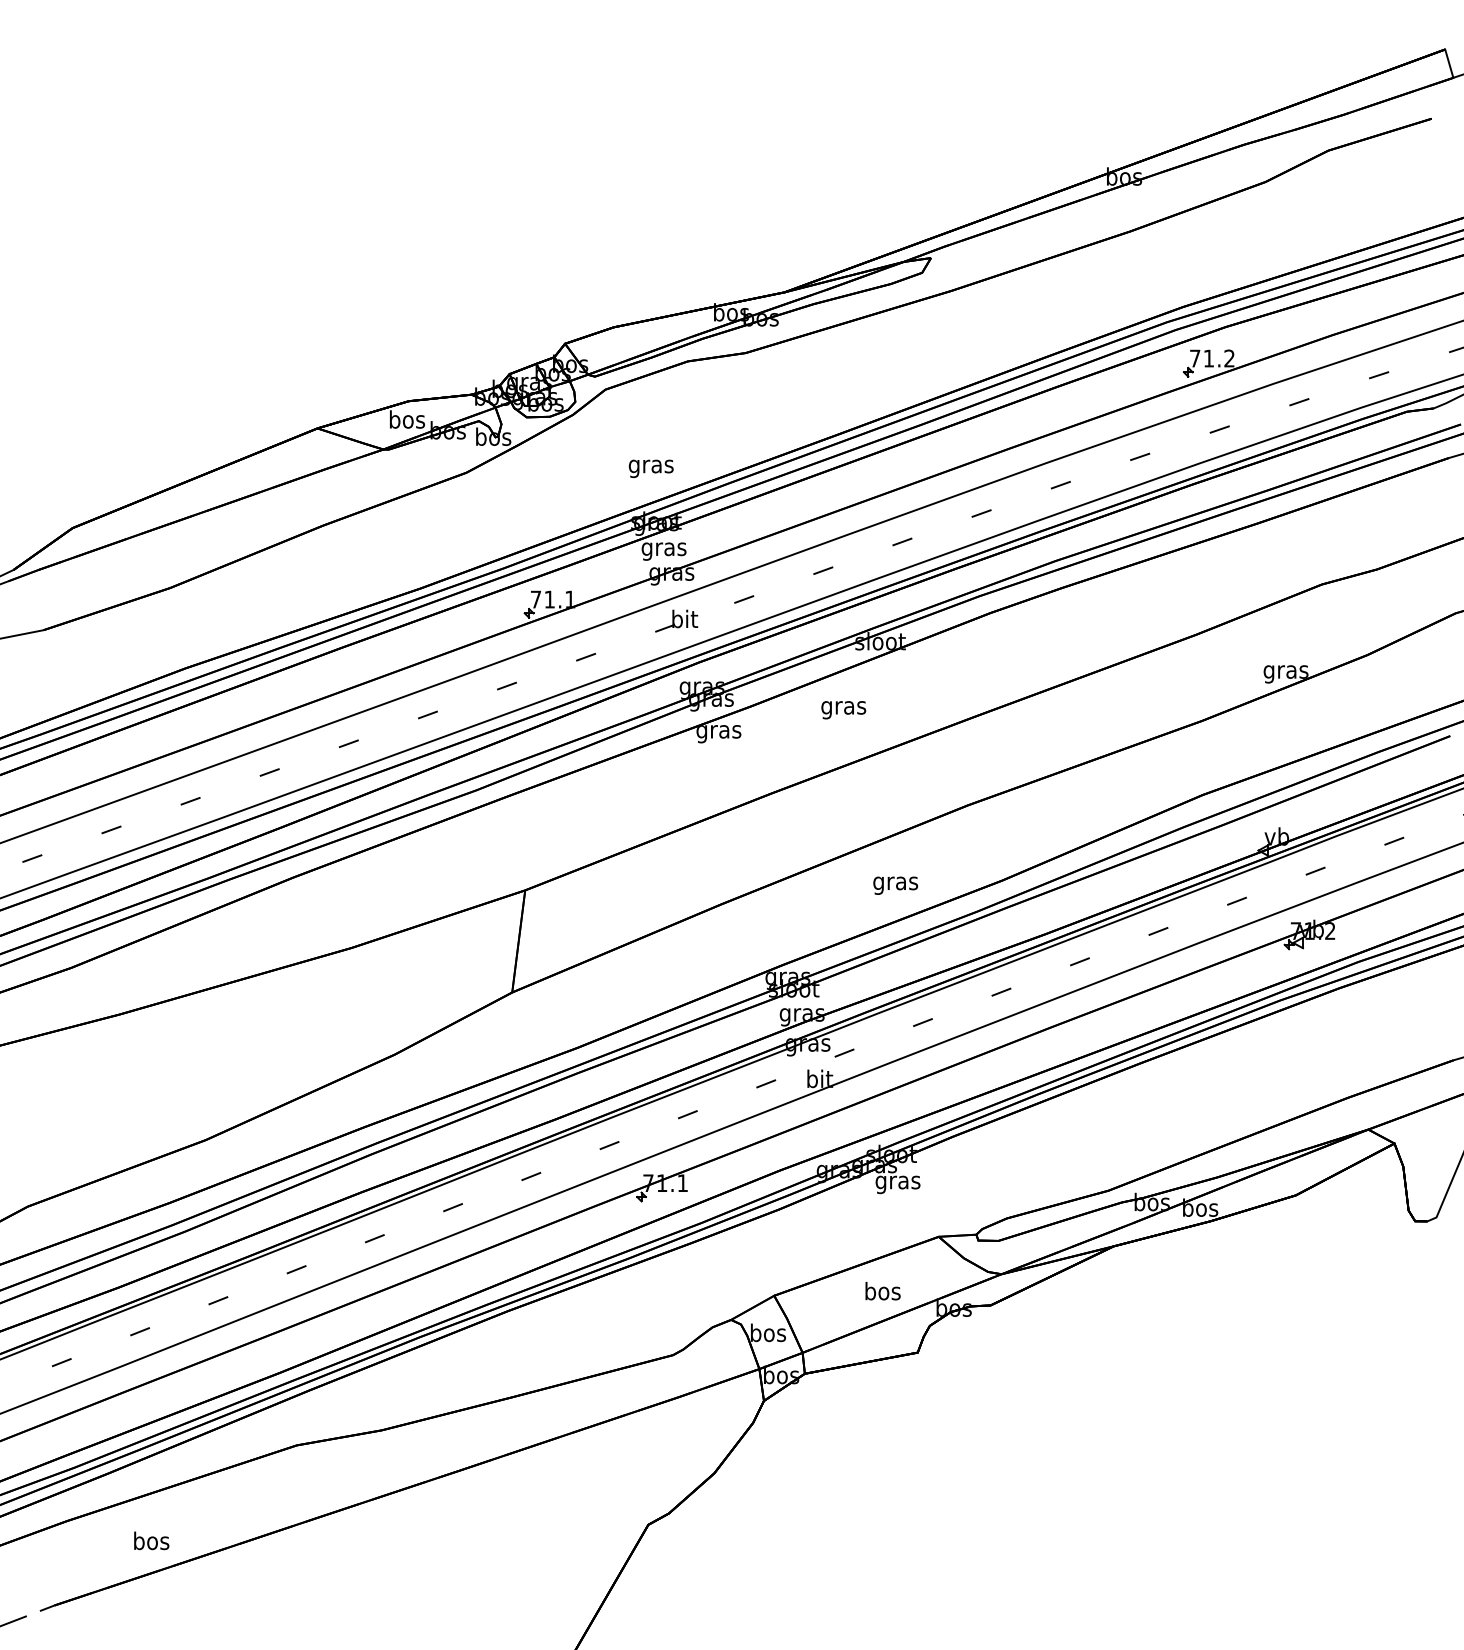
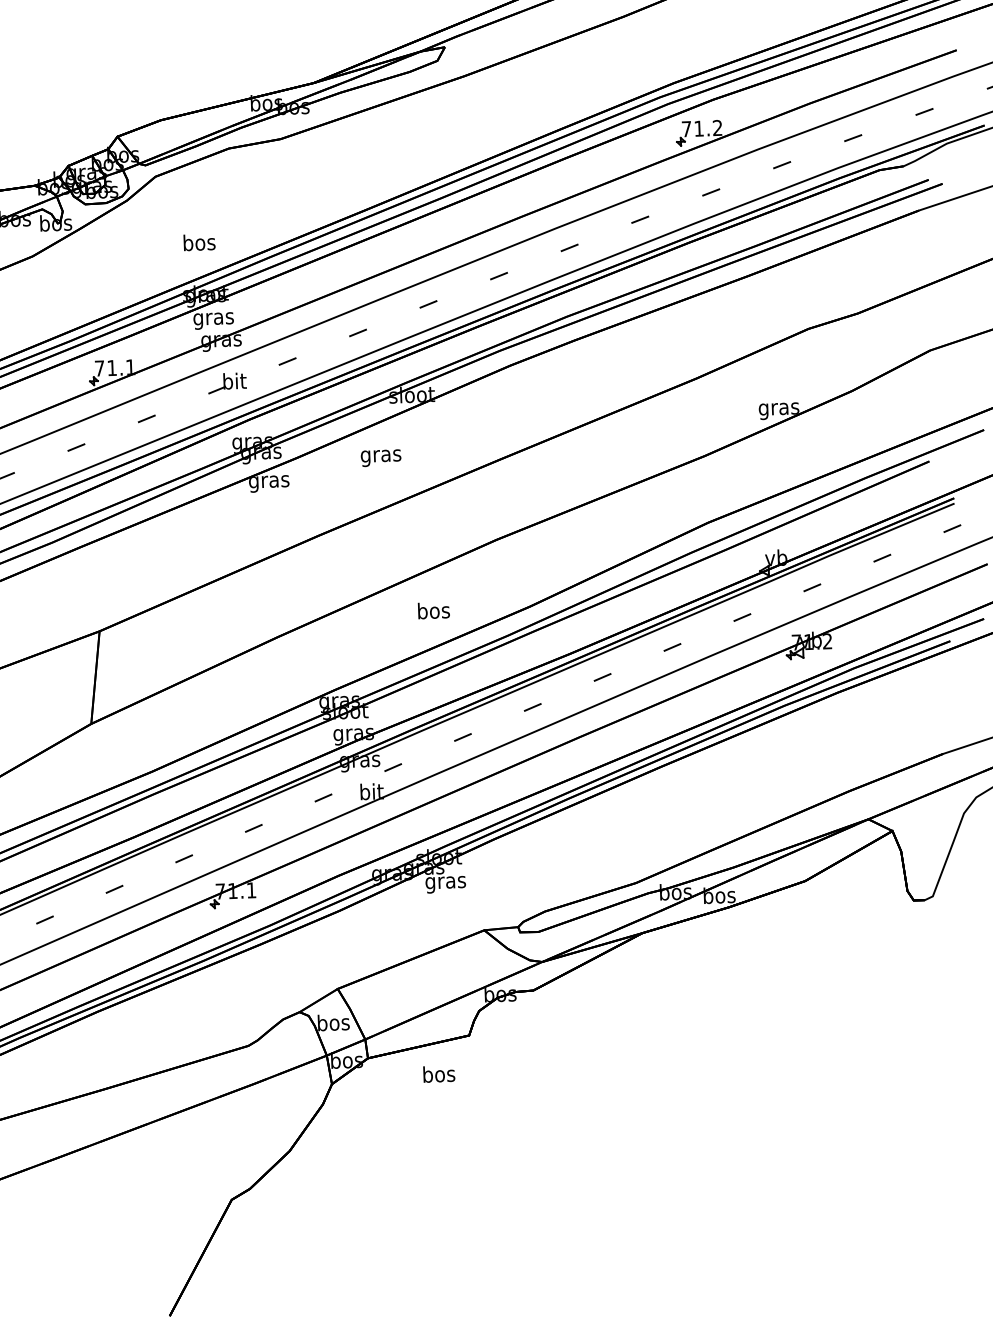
text: (650, 466) -> (198, 244), gras -> bos
text: (895, 882) -> (433, 611), gras -> bos
text: (882, 1291) -> (438, 1074), moved

